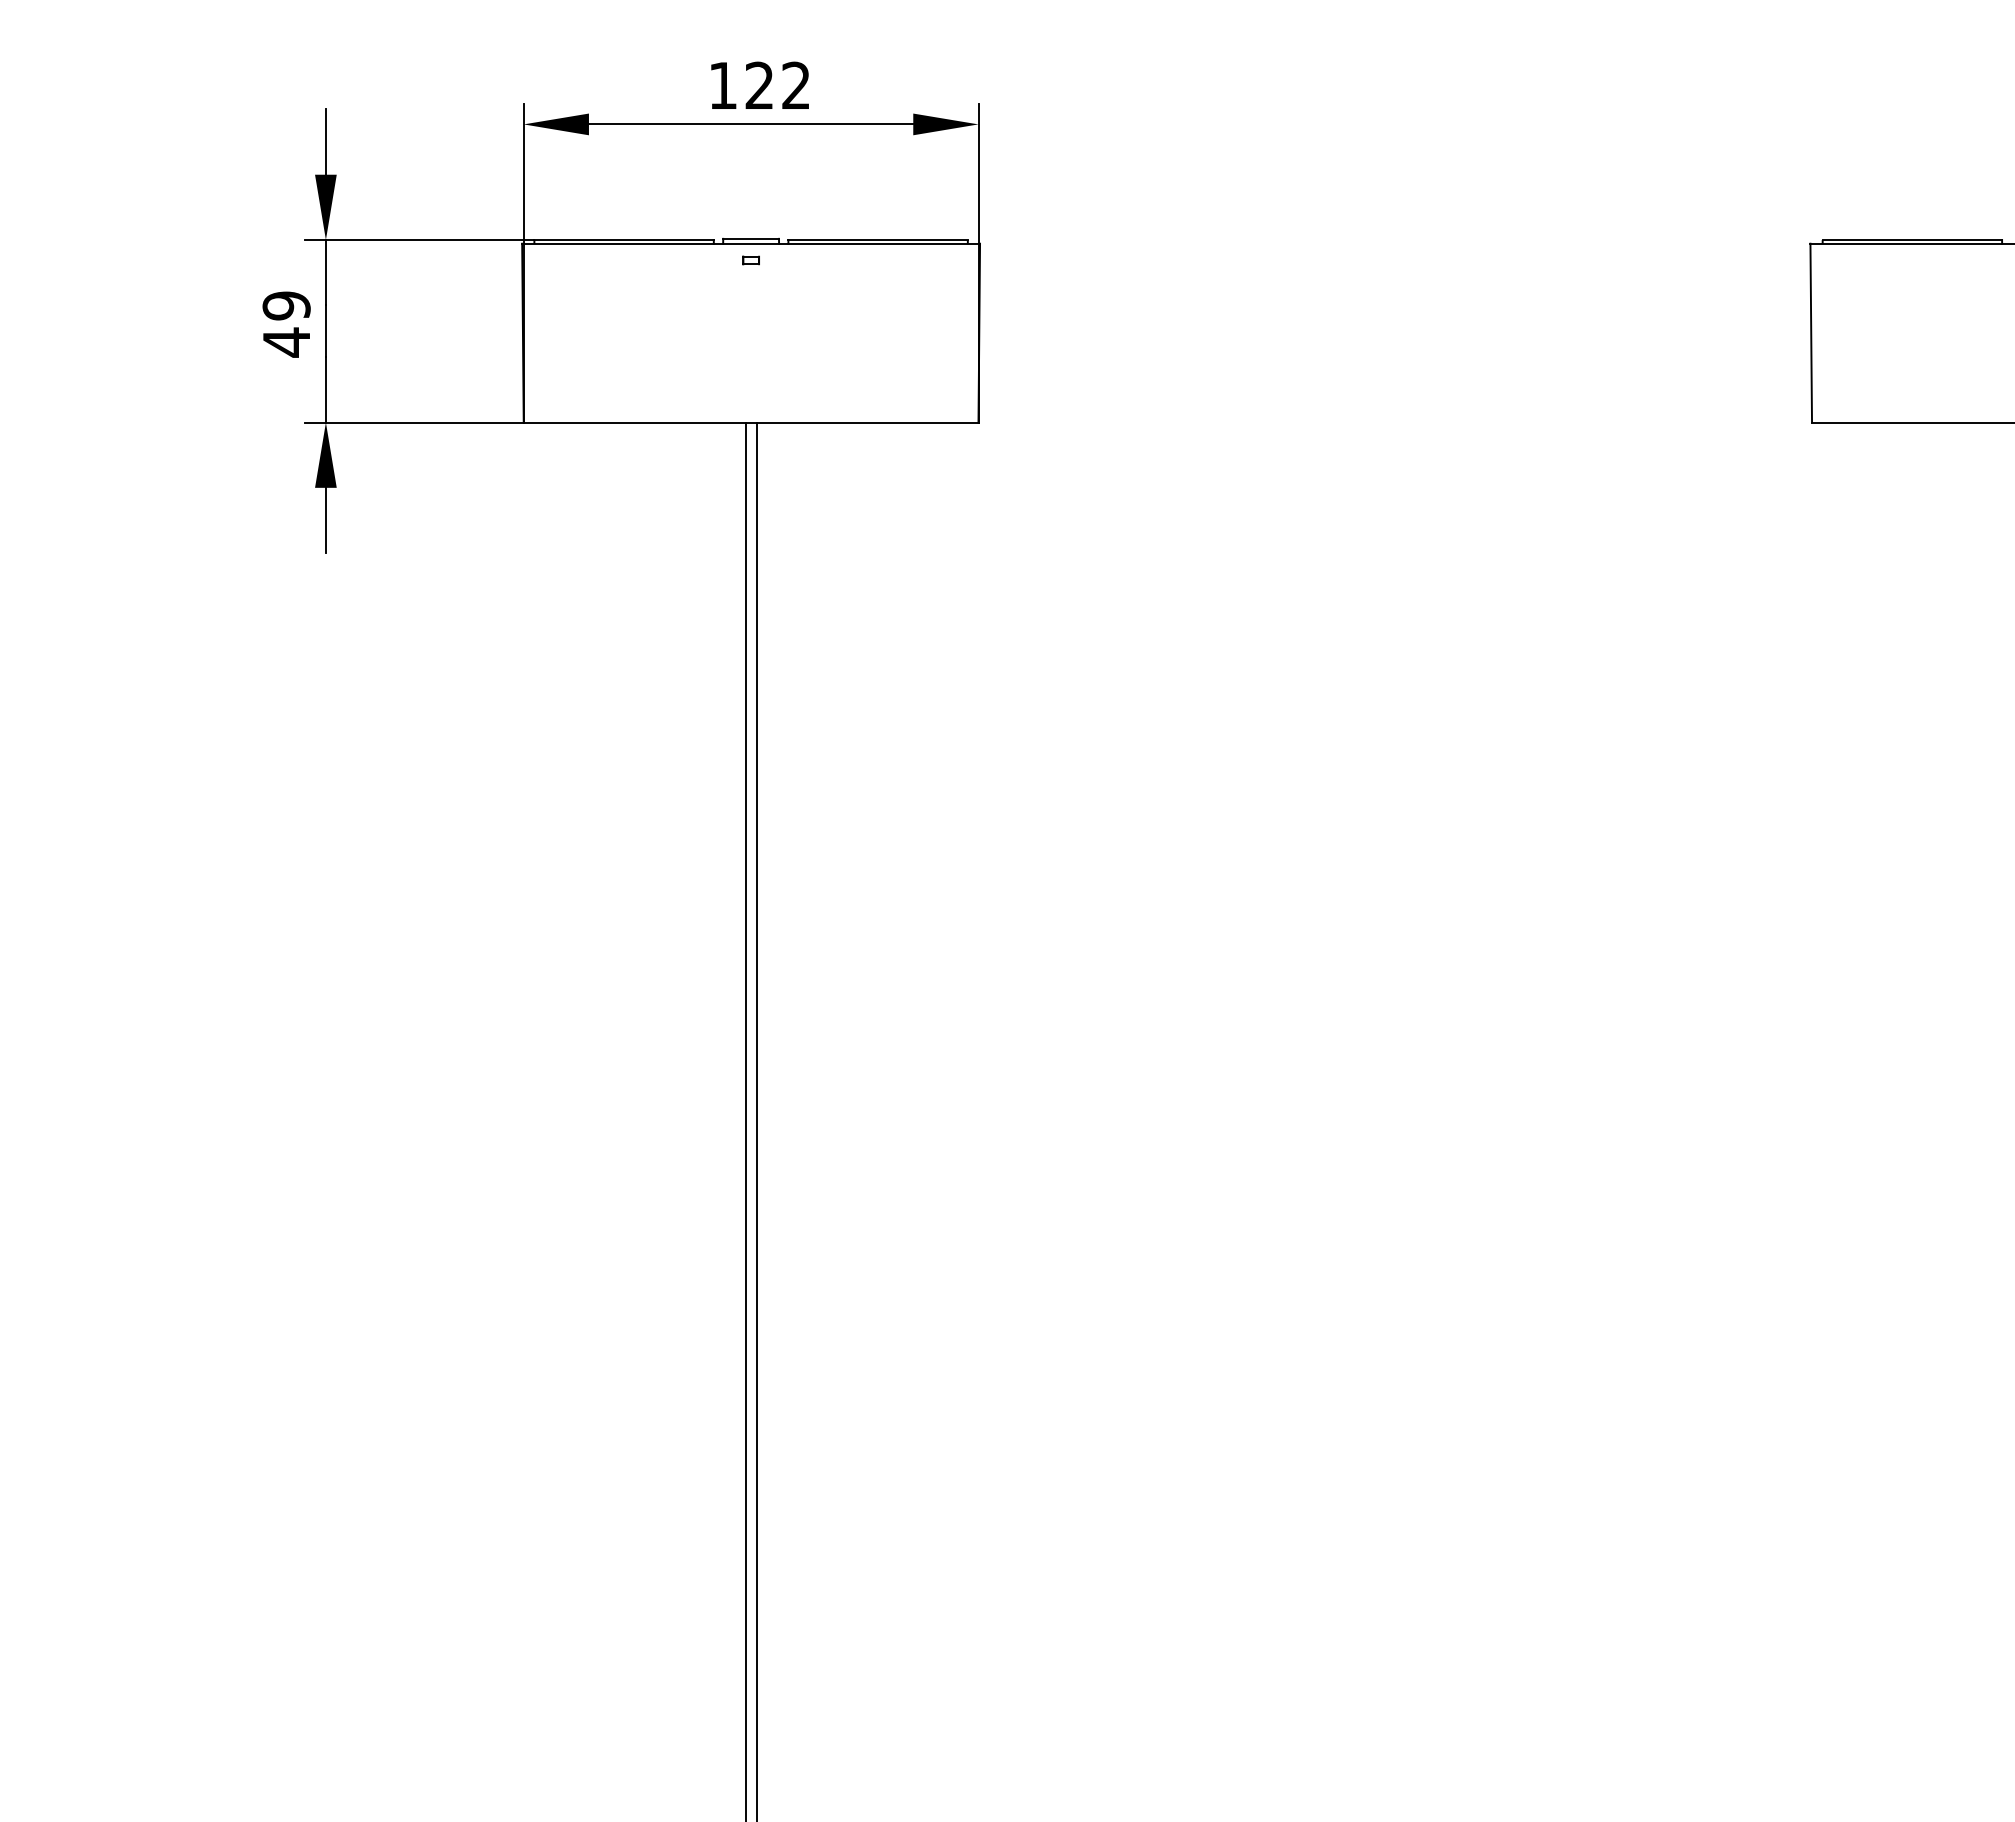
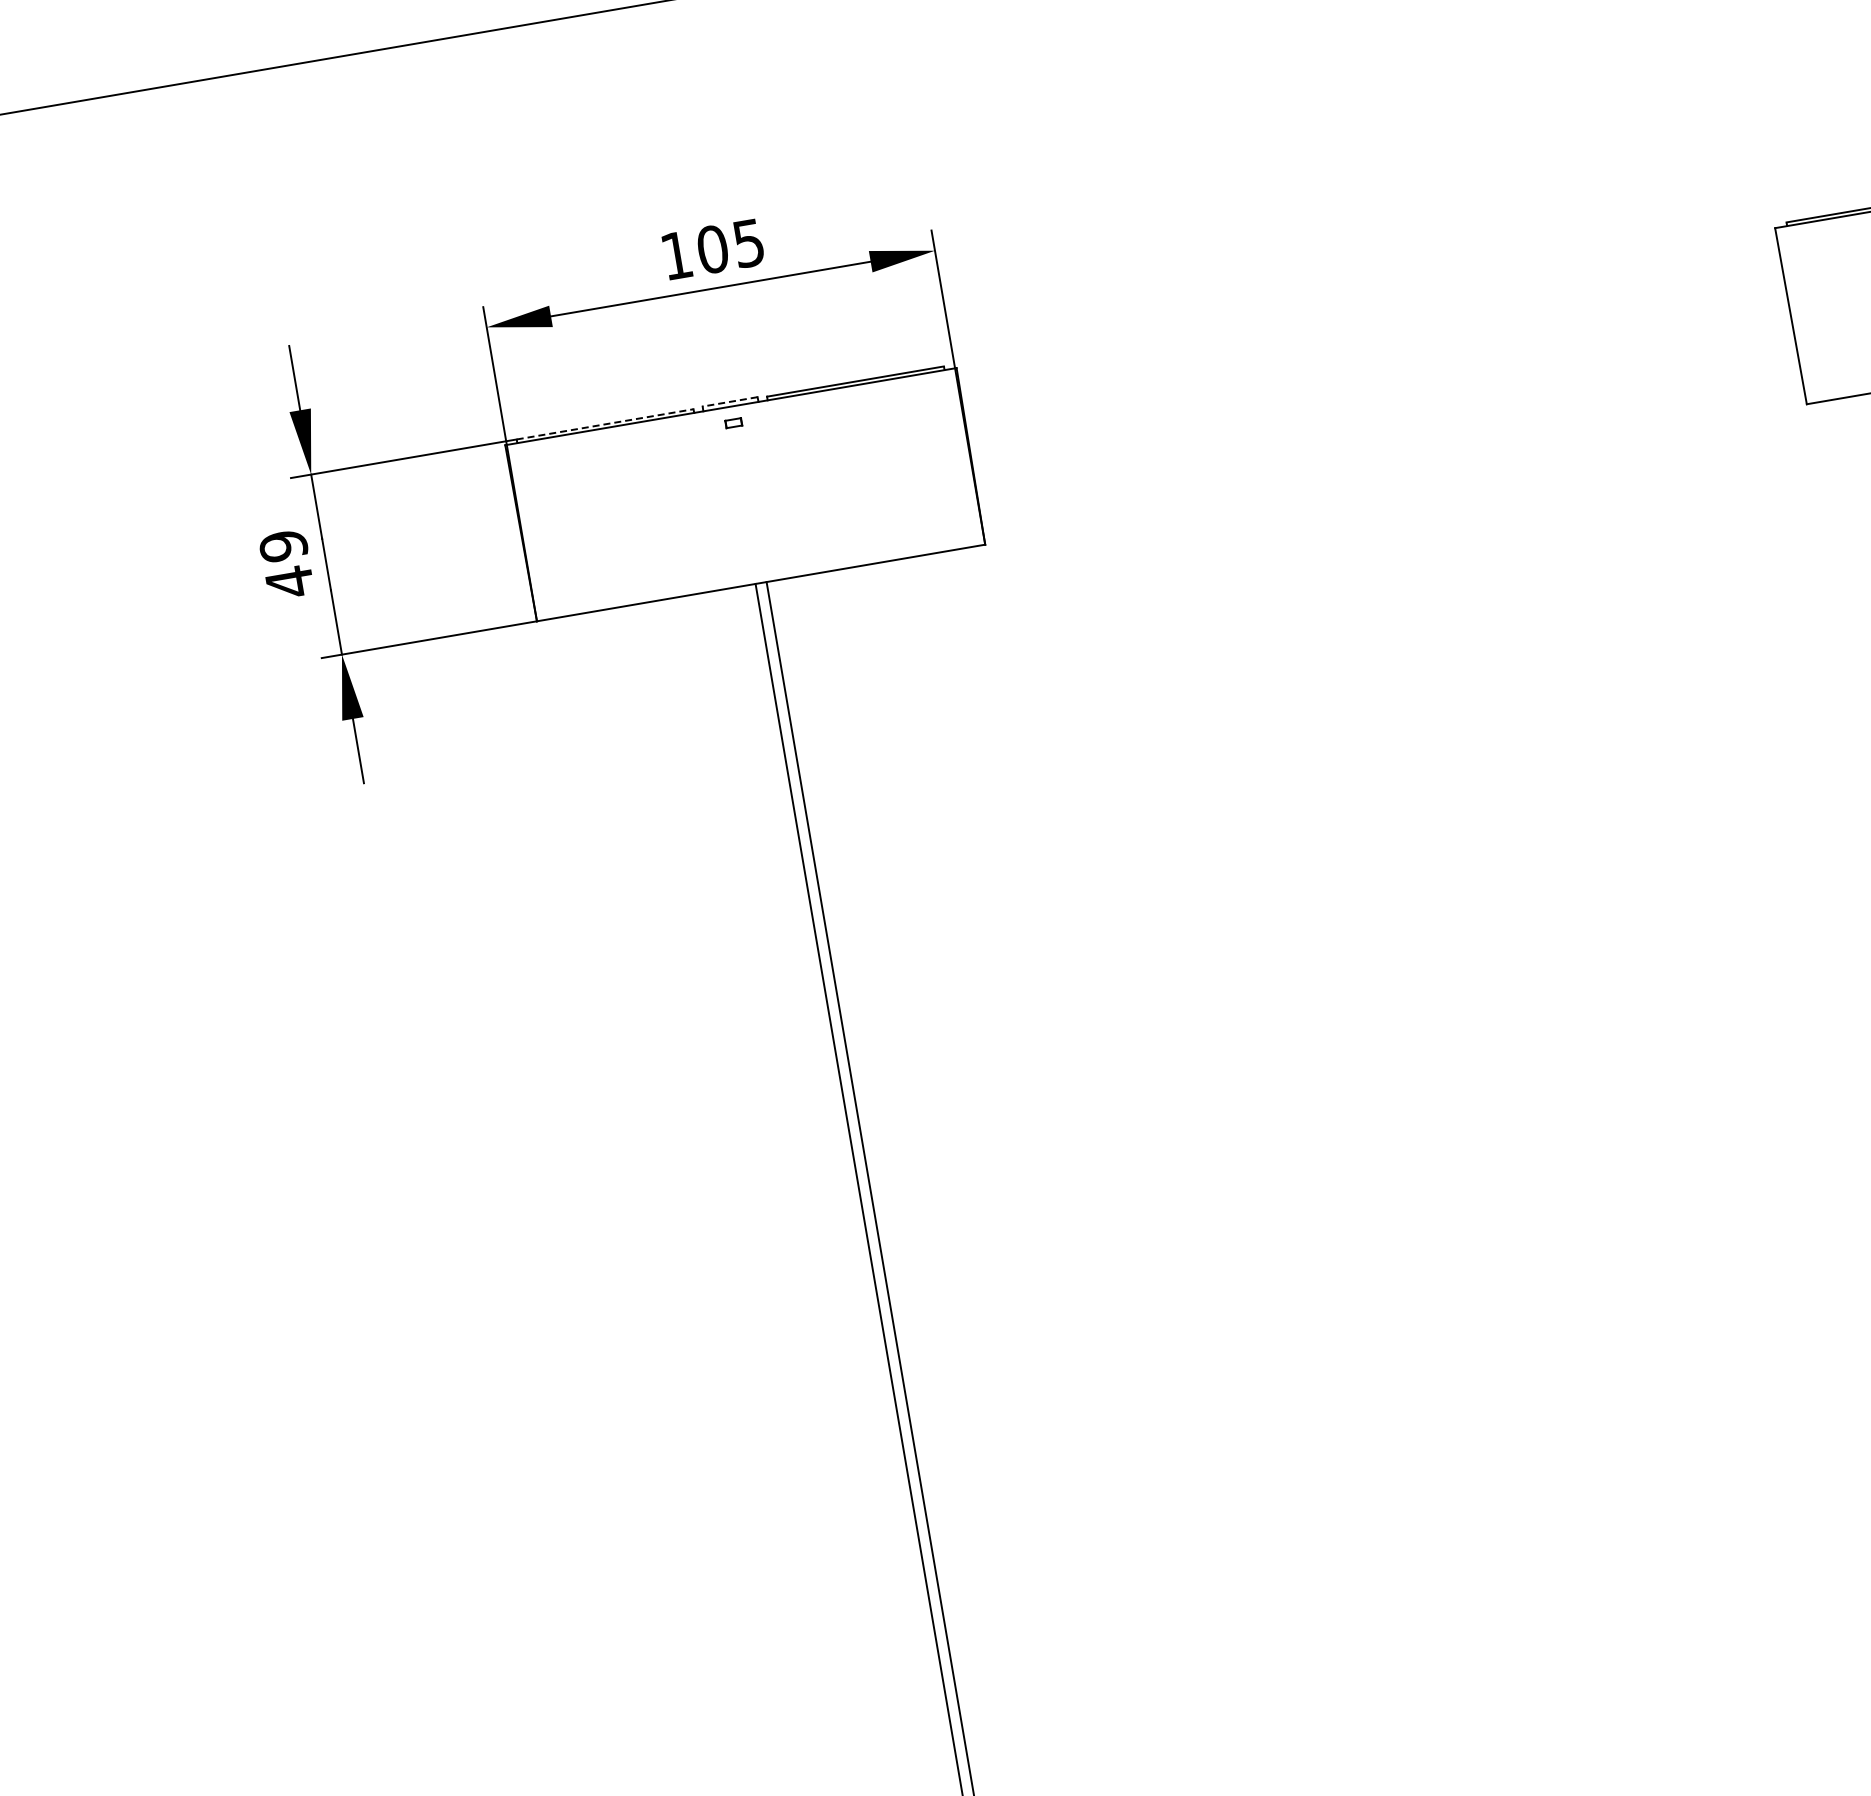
text: (777, 85) -> (730, 246), 122 -> 105
line: (751, 238) -> (730, 401), solid -> dashed
line: (624, 239) -> (605, 423), solid -> dashed

